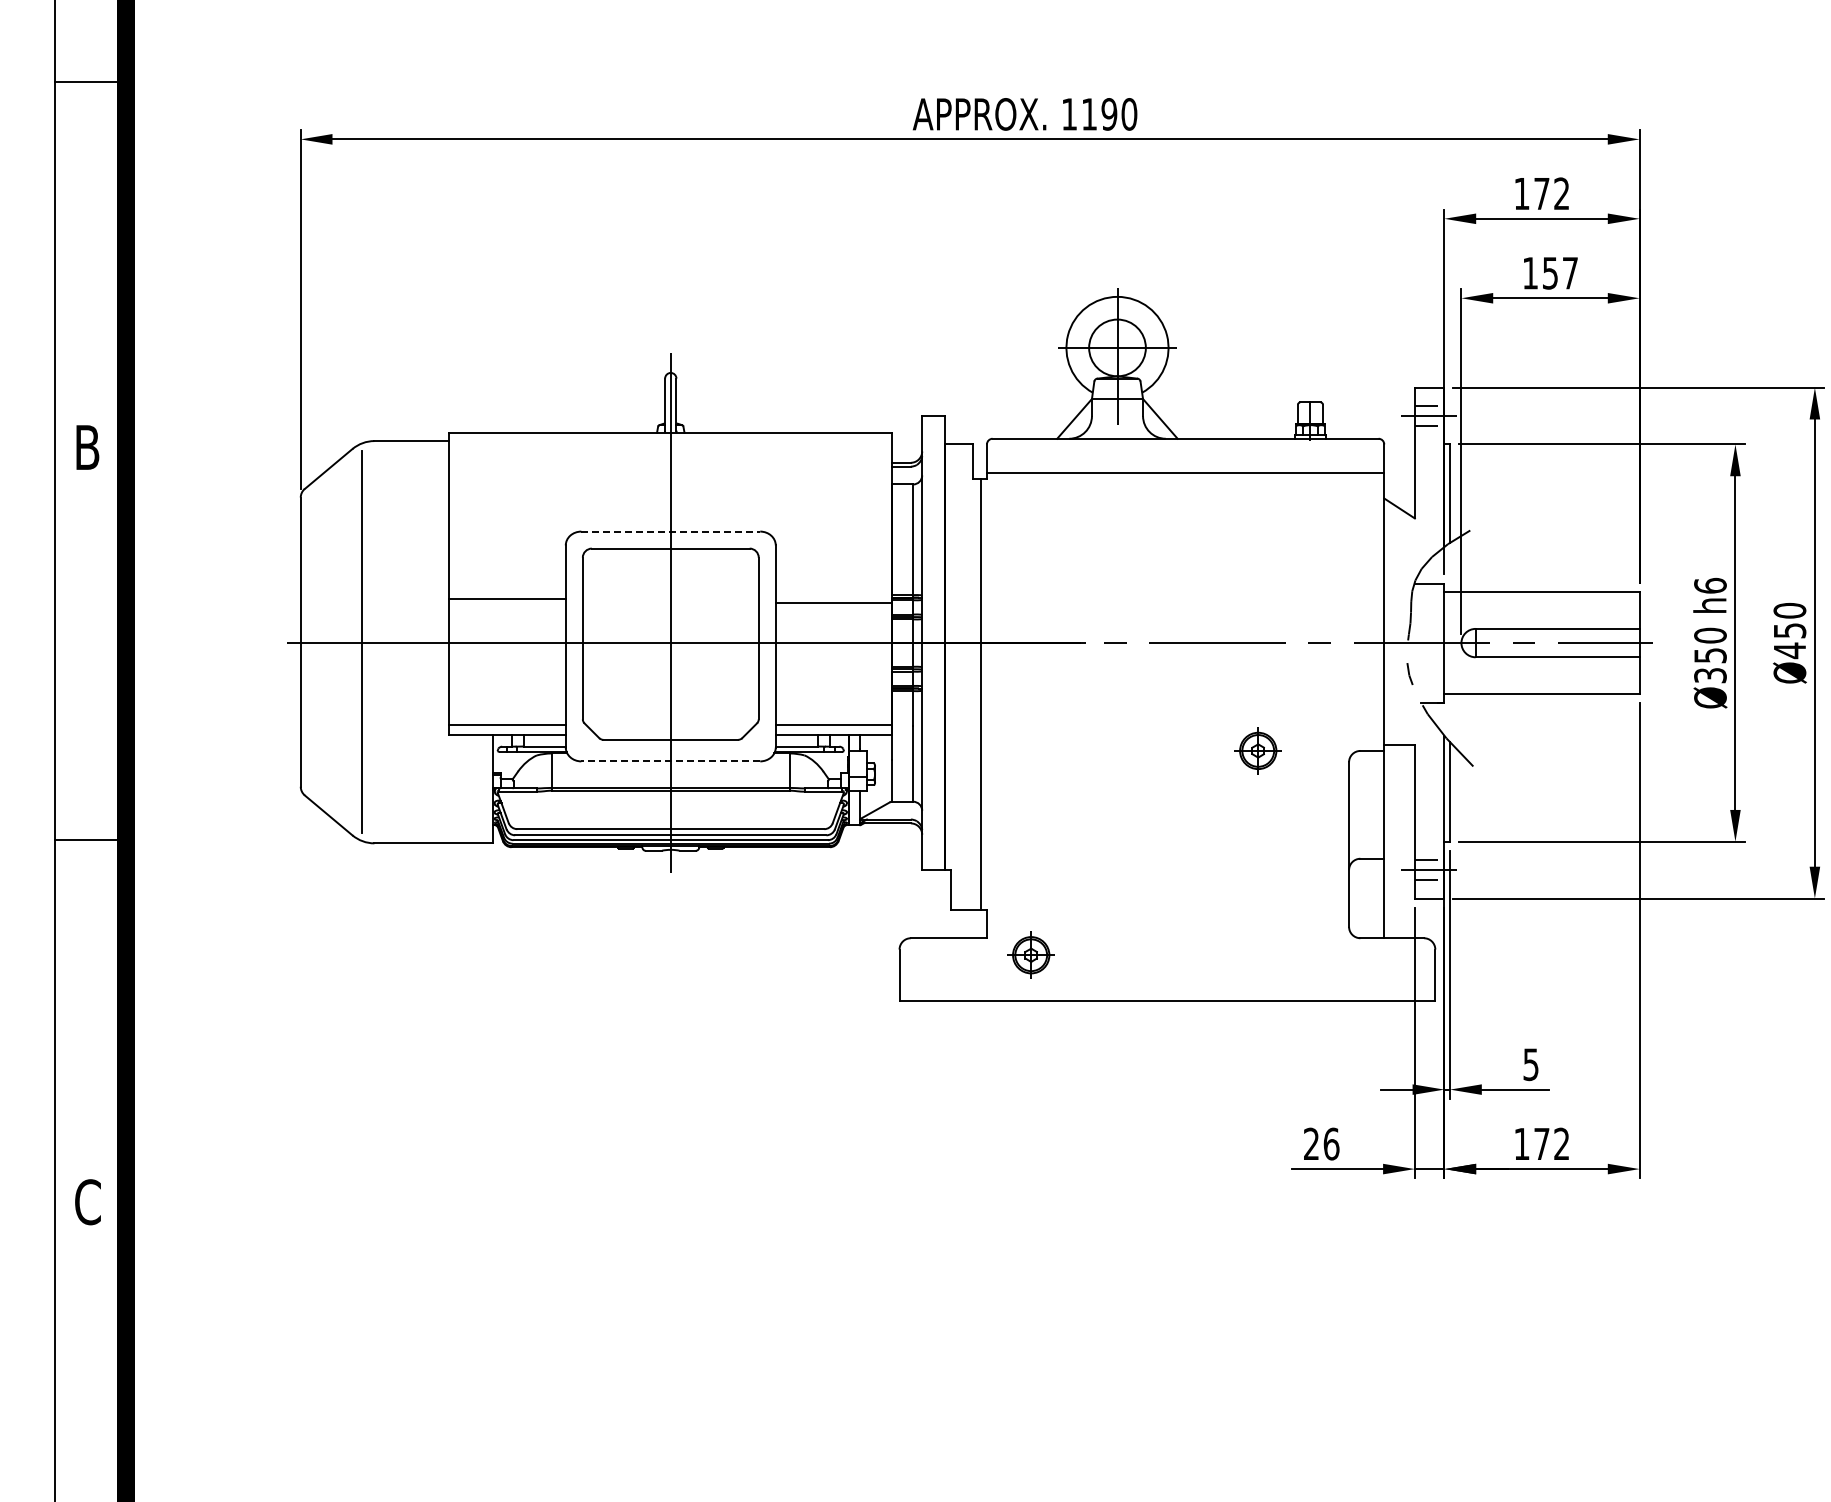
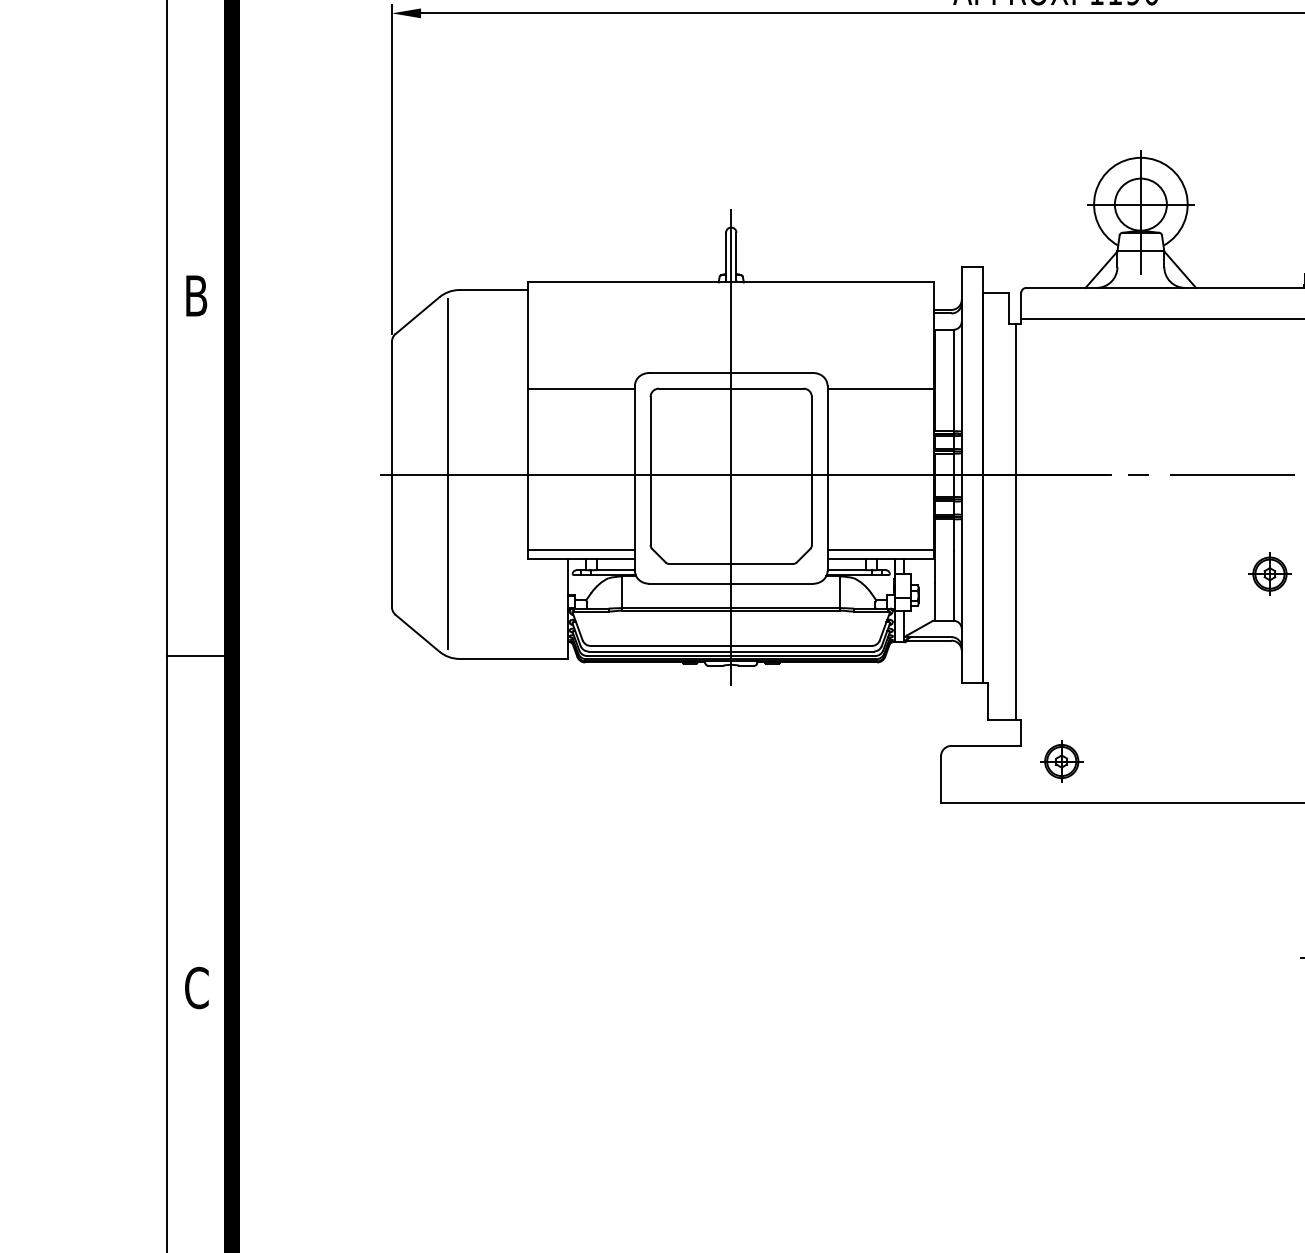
line: (671, 531) -> (731, 372), dashed -> solid
line: (507, 598) -> (581, 388), moved
line: (833, 602) -> (880, 388), moved
line: (670, 761) -> (730, 583), dashed -> solid

